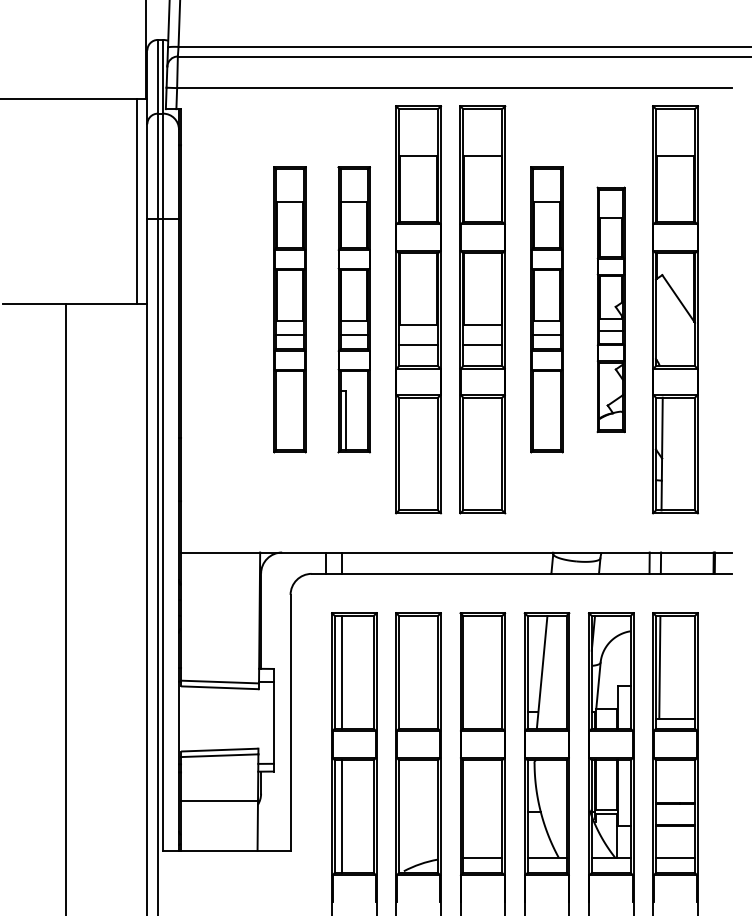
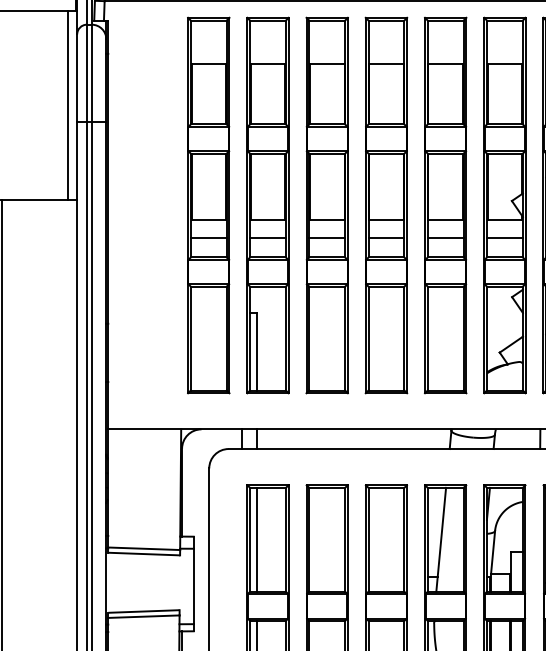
part: (289, 309) -> (208, 205), size x1.43
part: (353, 309) -> (267, 205), size x1.43
part: (546, 309) -> (445, 205), size x1.43
part: (610, 309) -> (504, 205), size x1.67

